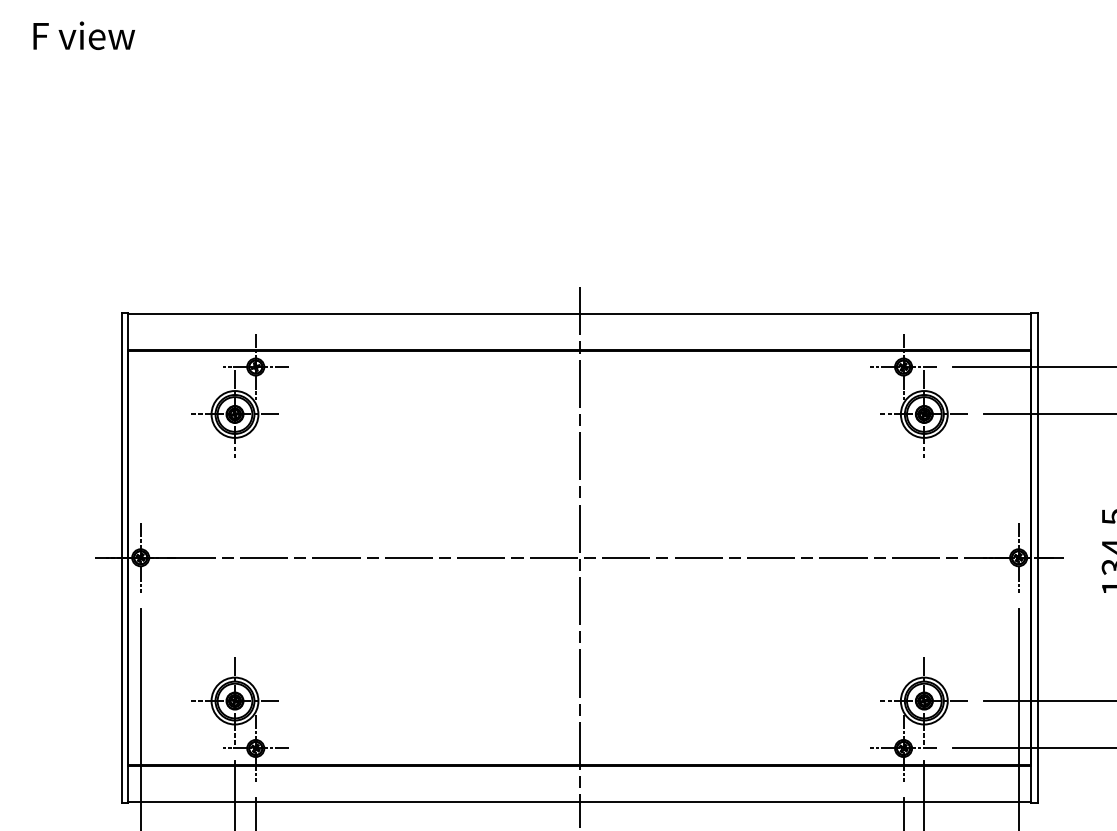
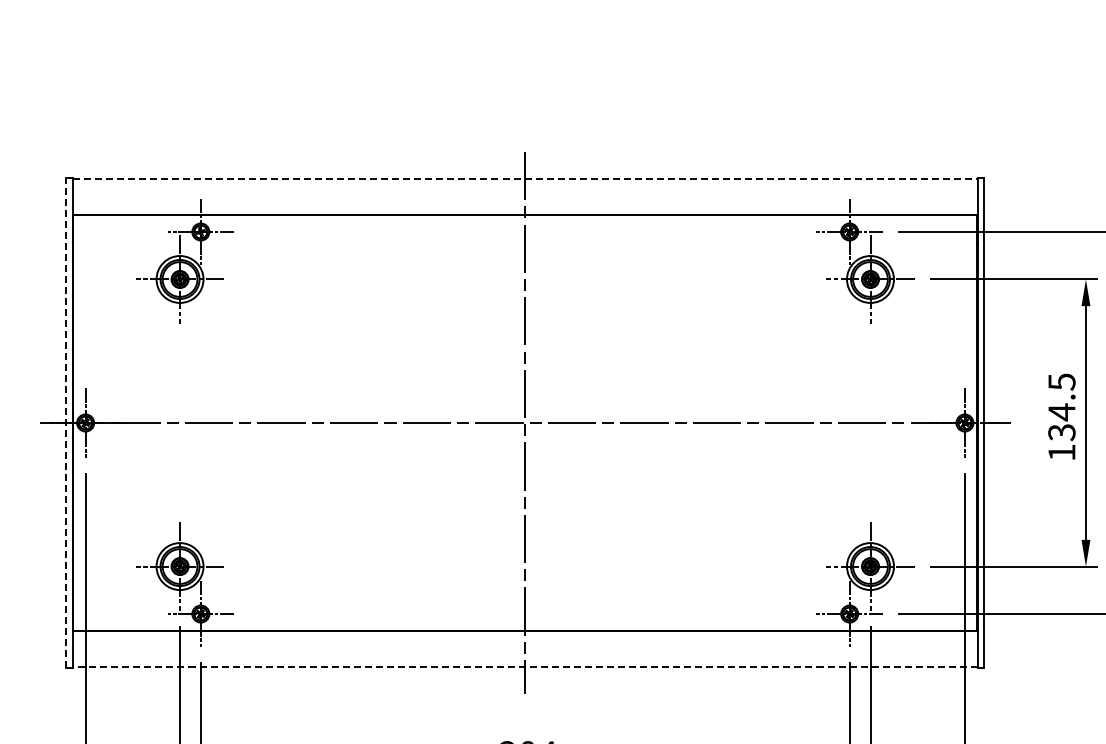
line: (579, 313) -> (525, 178), solid -> dashed
line: (121, 557) -> (66, 422), solid -> dashed
line: (579, 801) -> (525, 667), solid -> dashed

